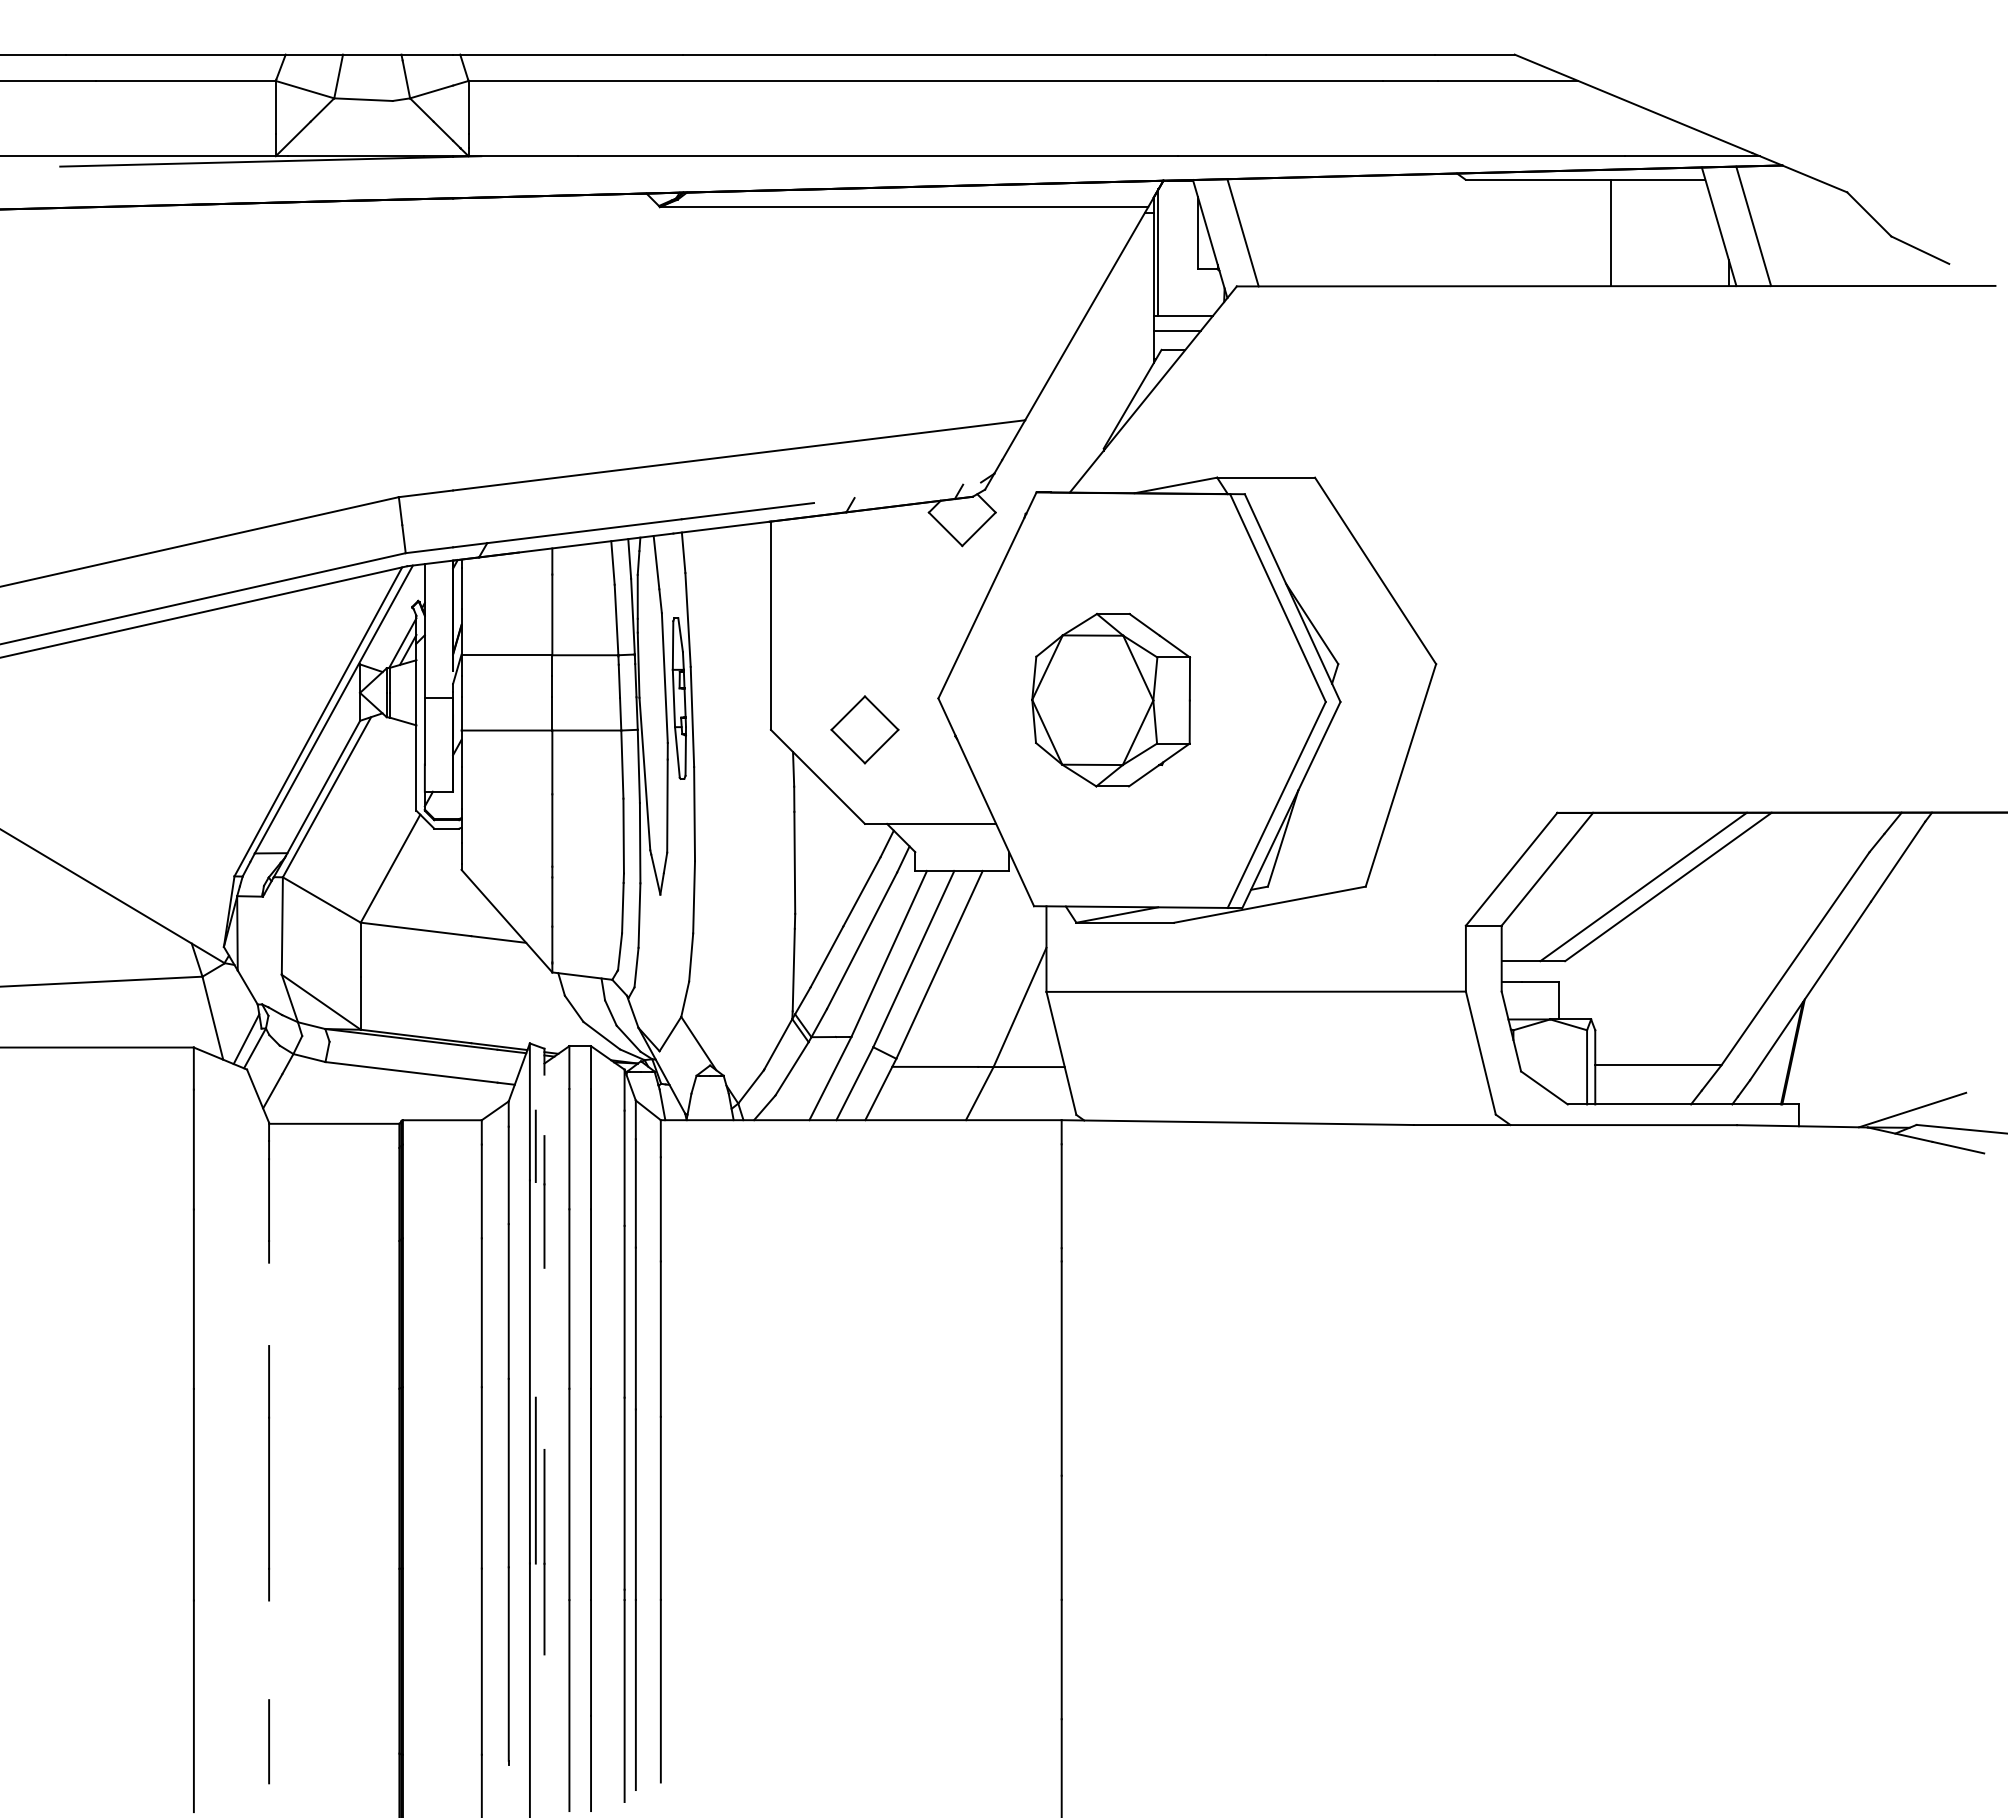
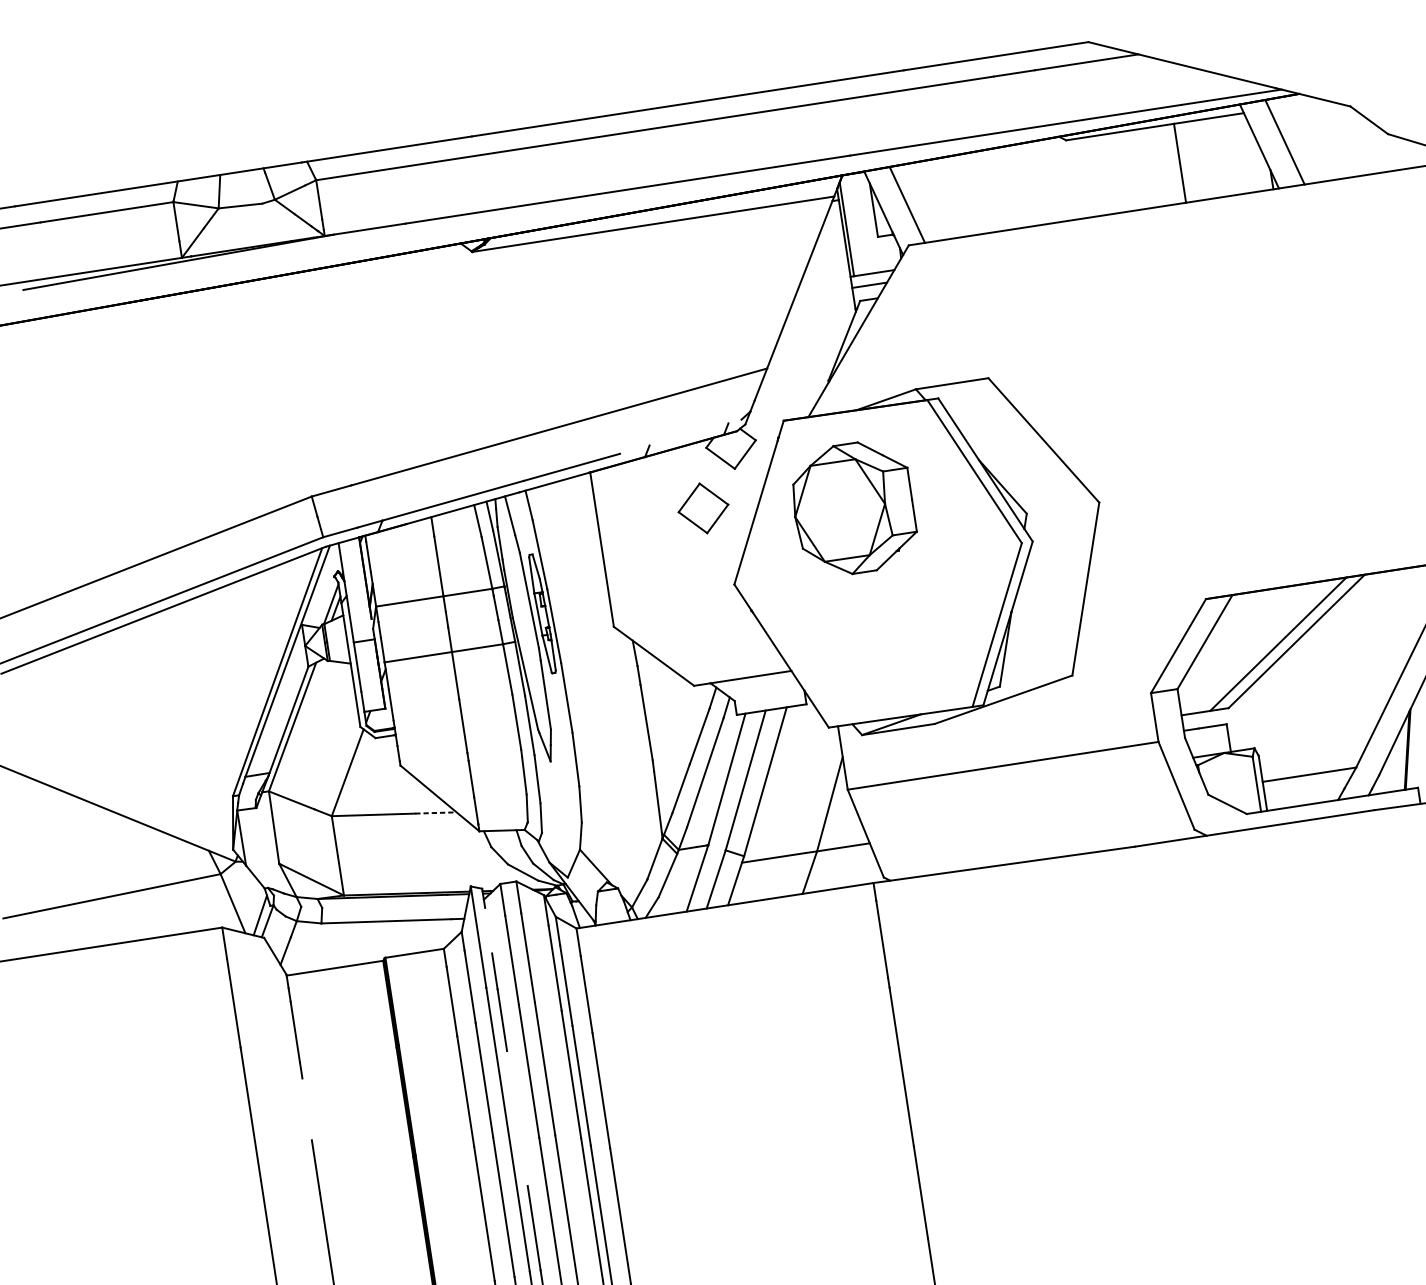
part: (1111, 699) -> (853, 507), moved
part: (864, 729) -> (703, 508), moved
line: (498, 939) -> (435, 813), solid -> dashed
line: (535, 1146) -> (486, 962), removed
line: (535, 1480) -> (524, 1209), removed

